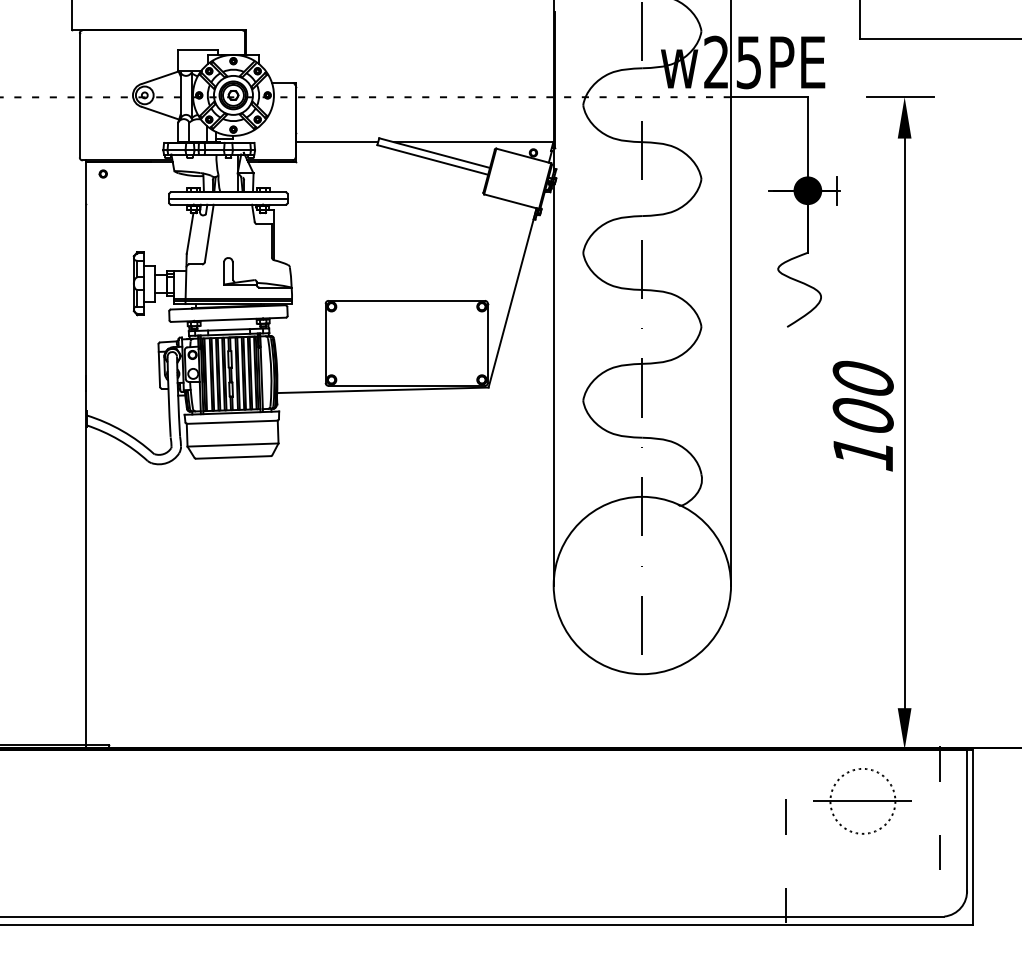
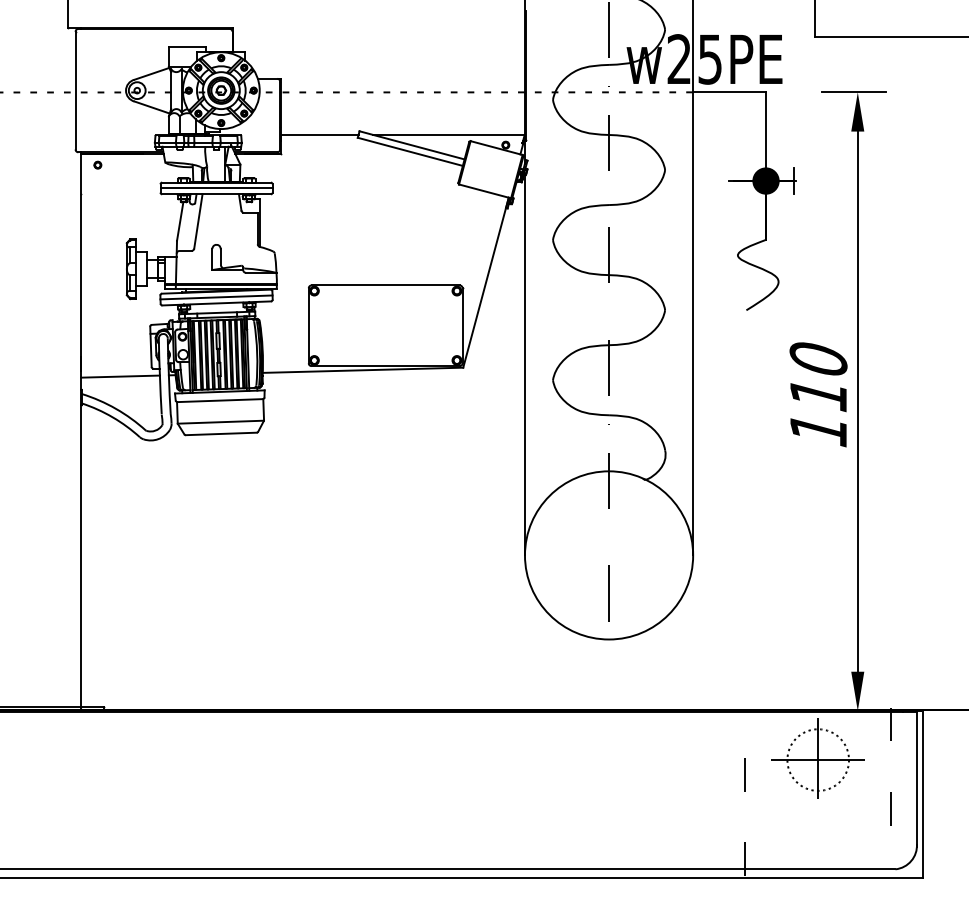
line: (228, 313) -> (216, 297), added
line: (126, 396) -> (119, 376), added
text: (862, 416) -> (817, 395), 100 -> 110
line: (862, 799) -> (817, 758), added

